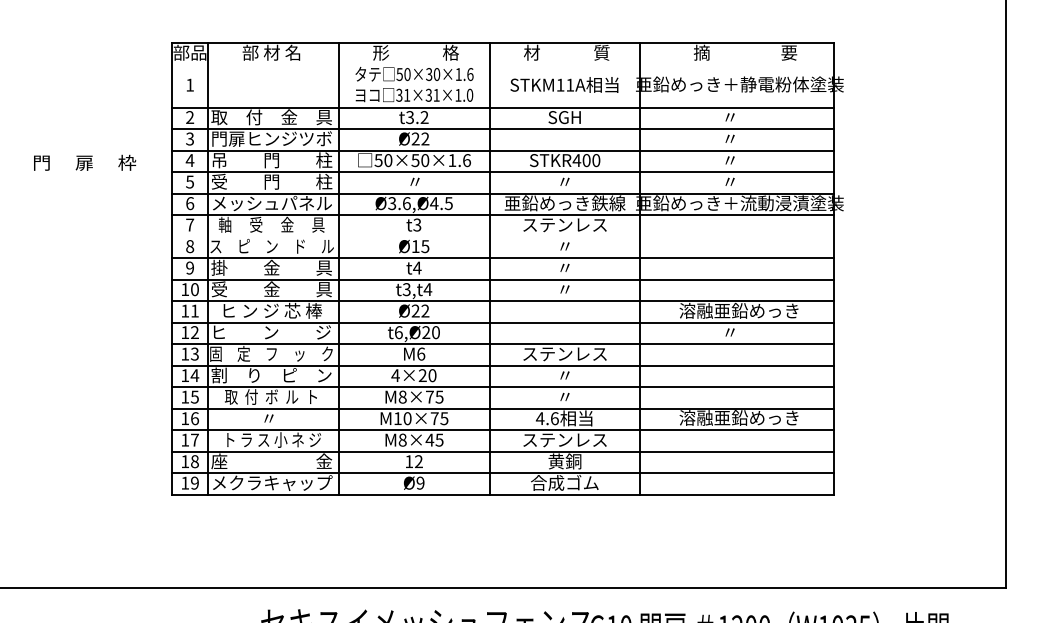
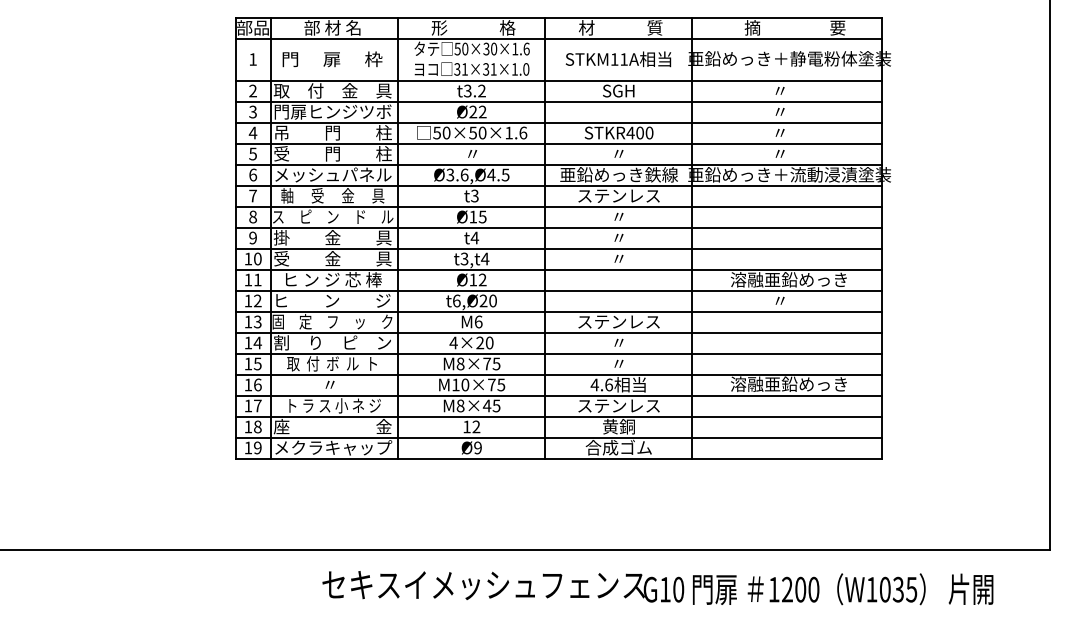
line: (503, 64) -> (558, 39), added
text: (84, 163) -> (332, 59), moved
line: (503, 236) -> (558, 207), added
text: (415, 310) -> (473, 279), Ø22 -> Ø12

